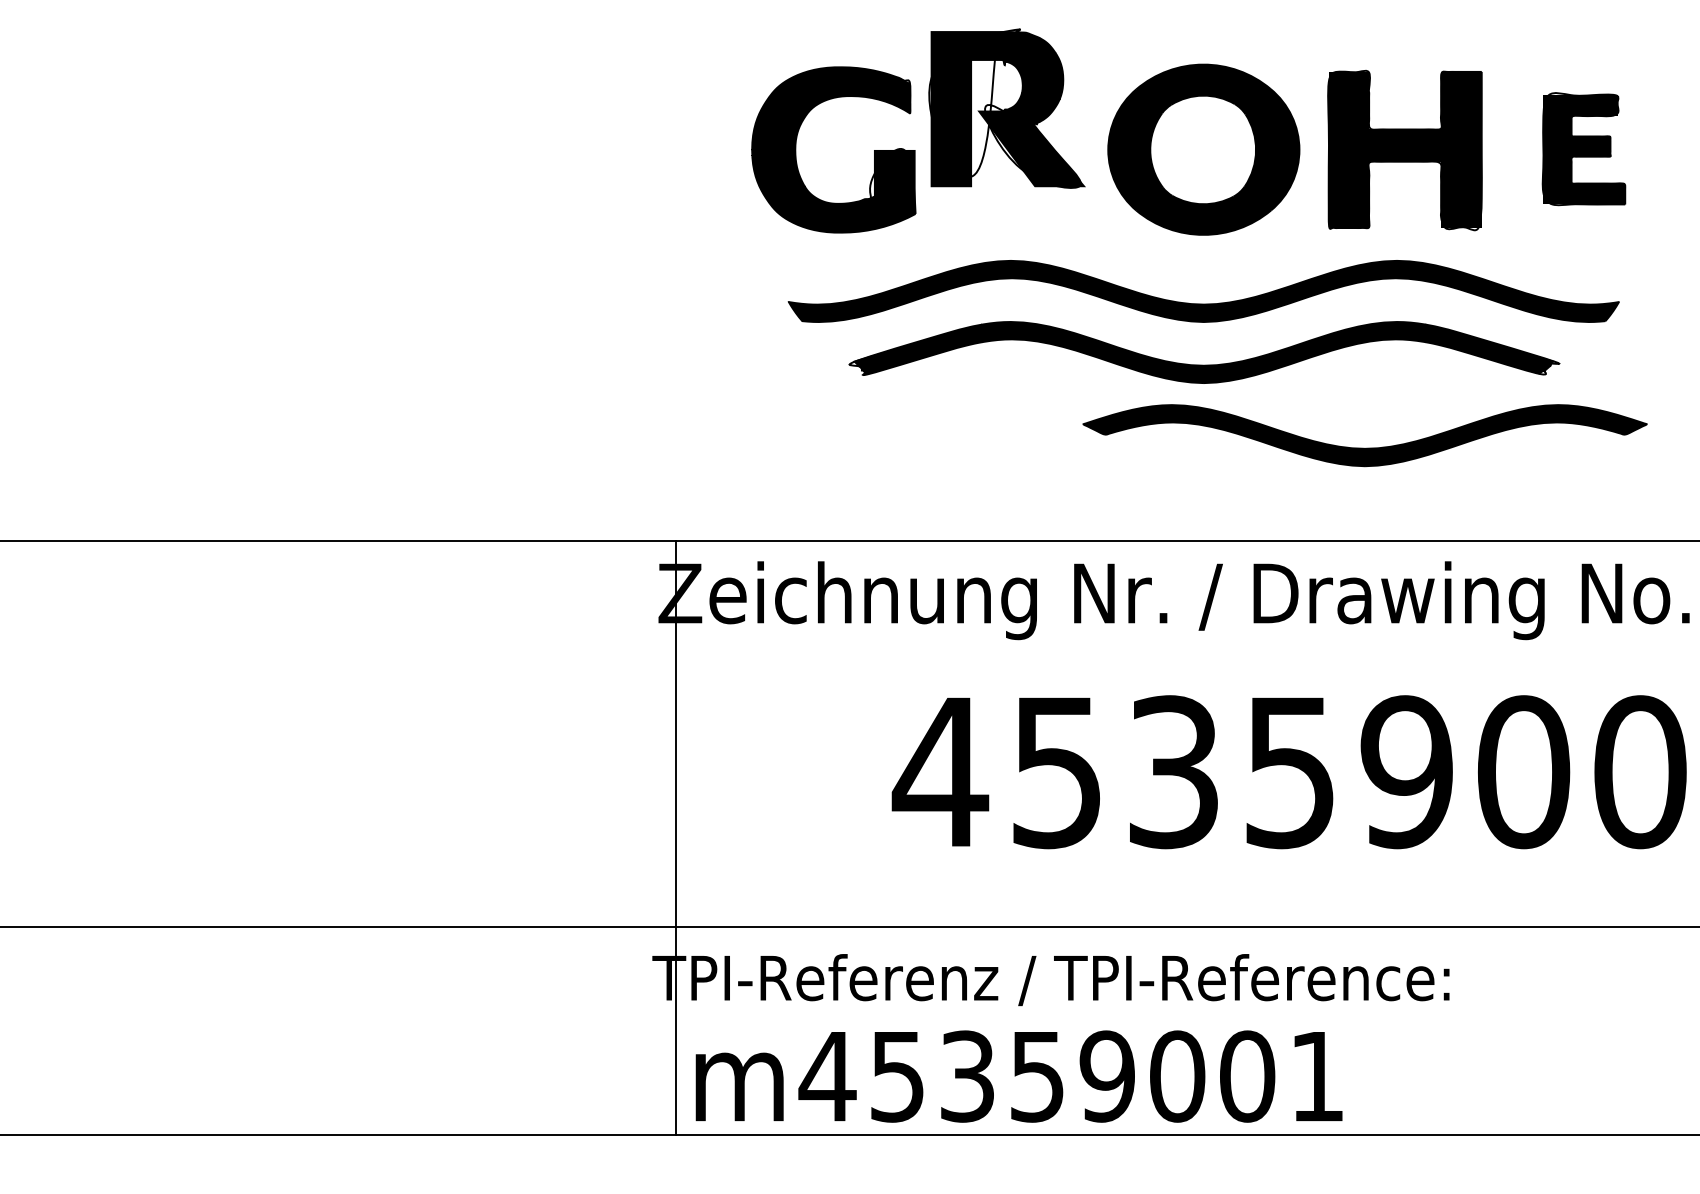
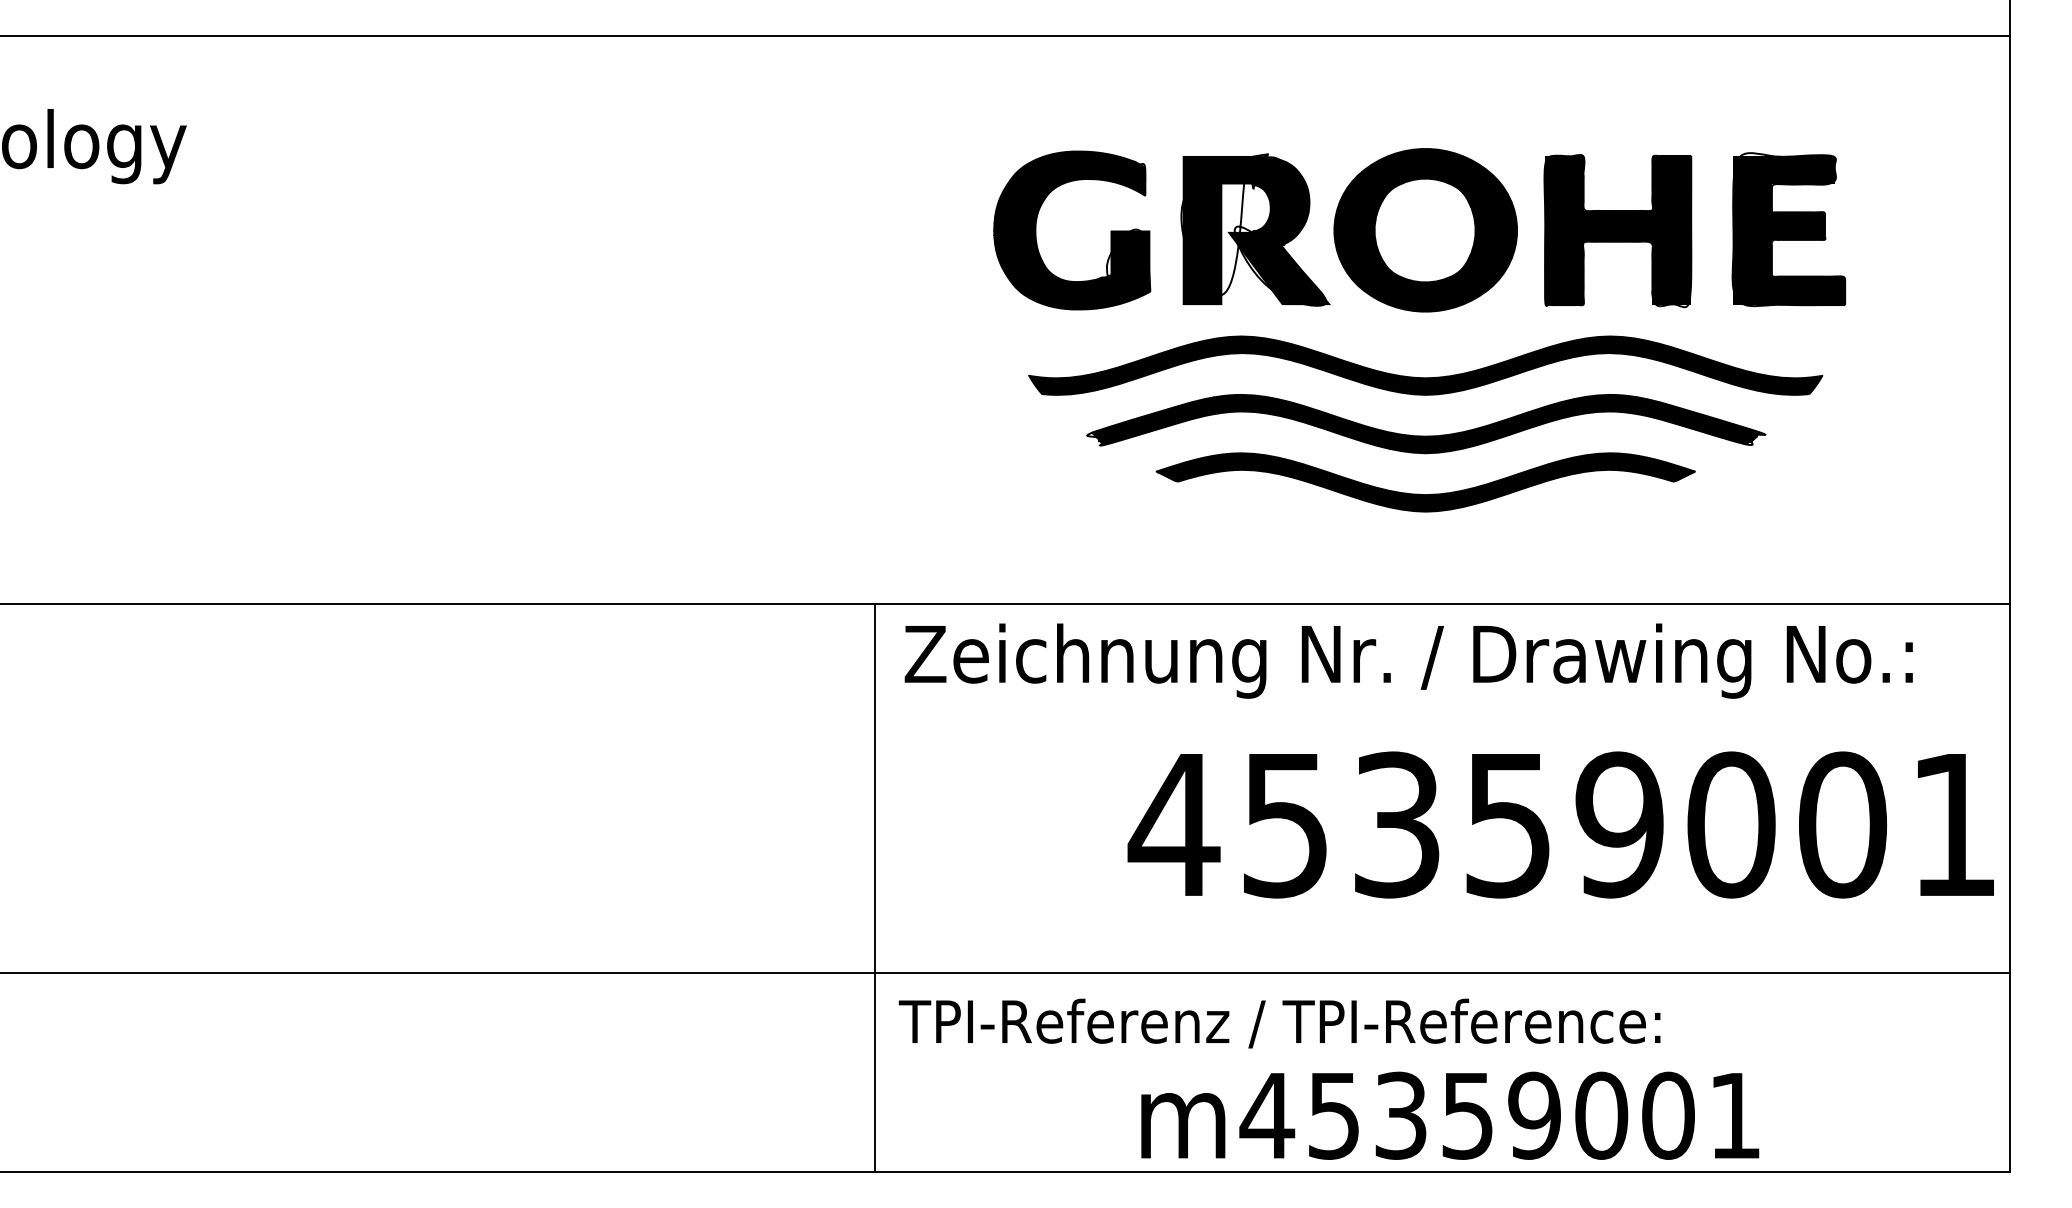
part: (1006, 108) -> (1255, 229), moved
part: (1583, 148) -> (1788, 229), size x1.43
part: (1364, 448) -> (1425, 494), moved
line: (676, 837) -> (874, 887), moved
text: (1019, 1076) -> (1450, 1115), moved

